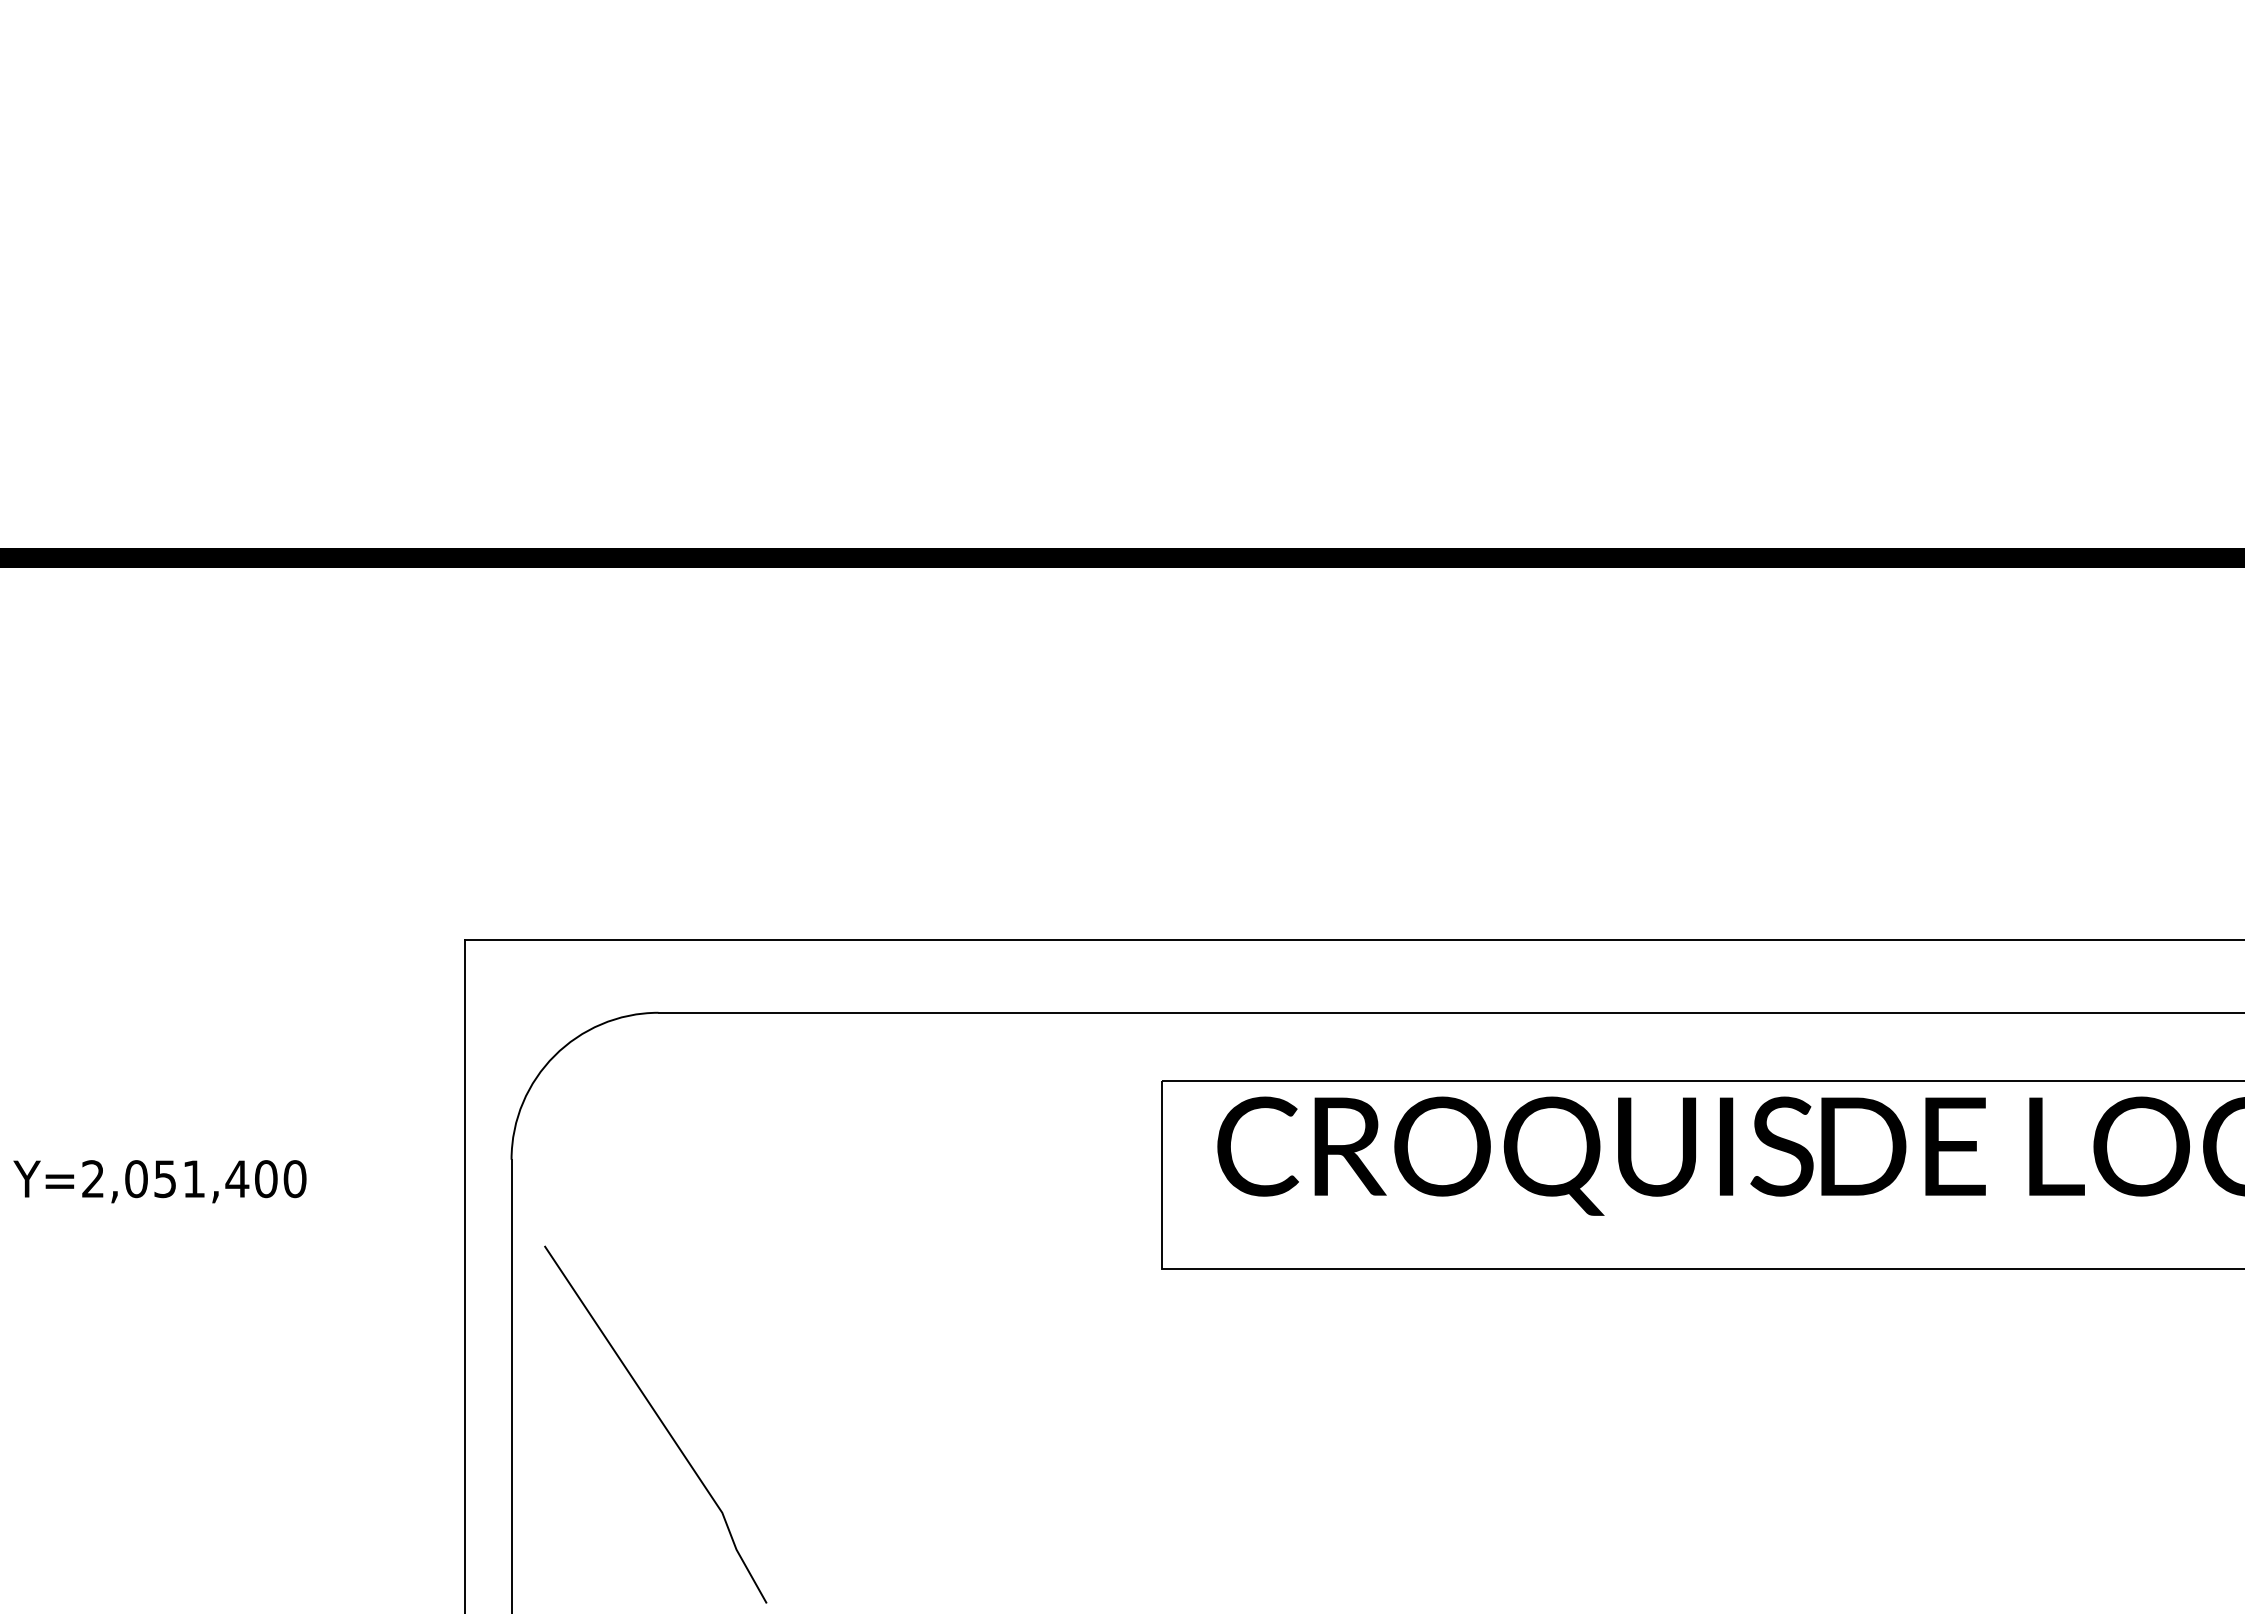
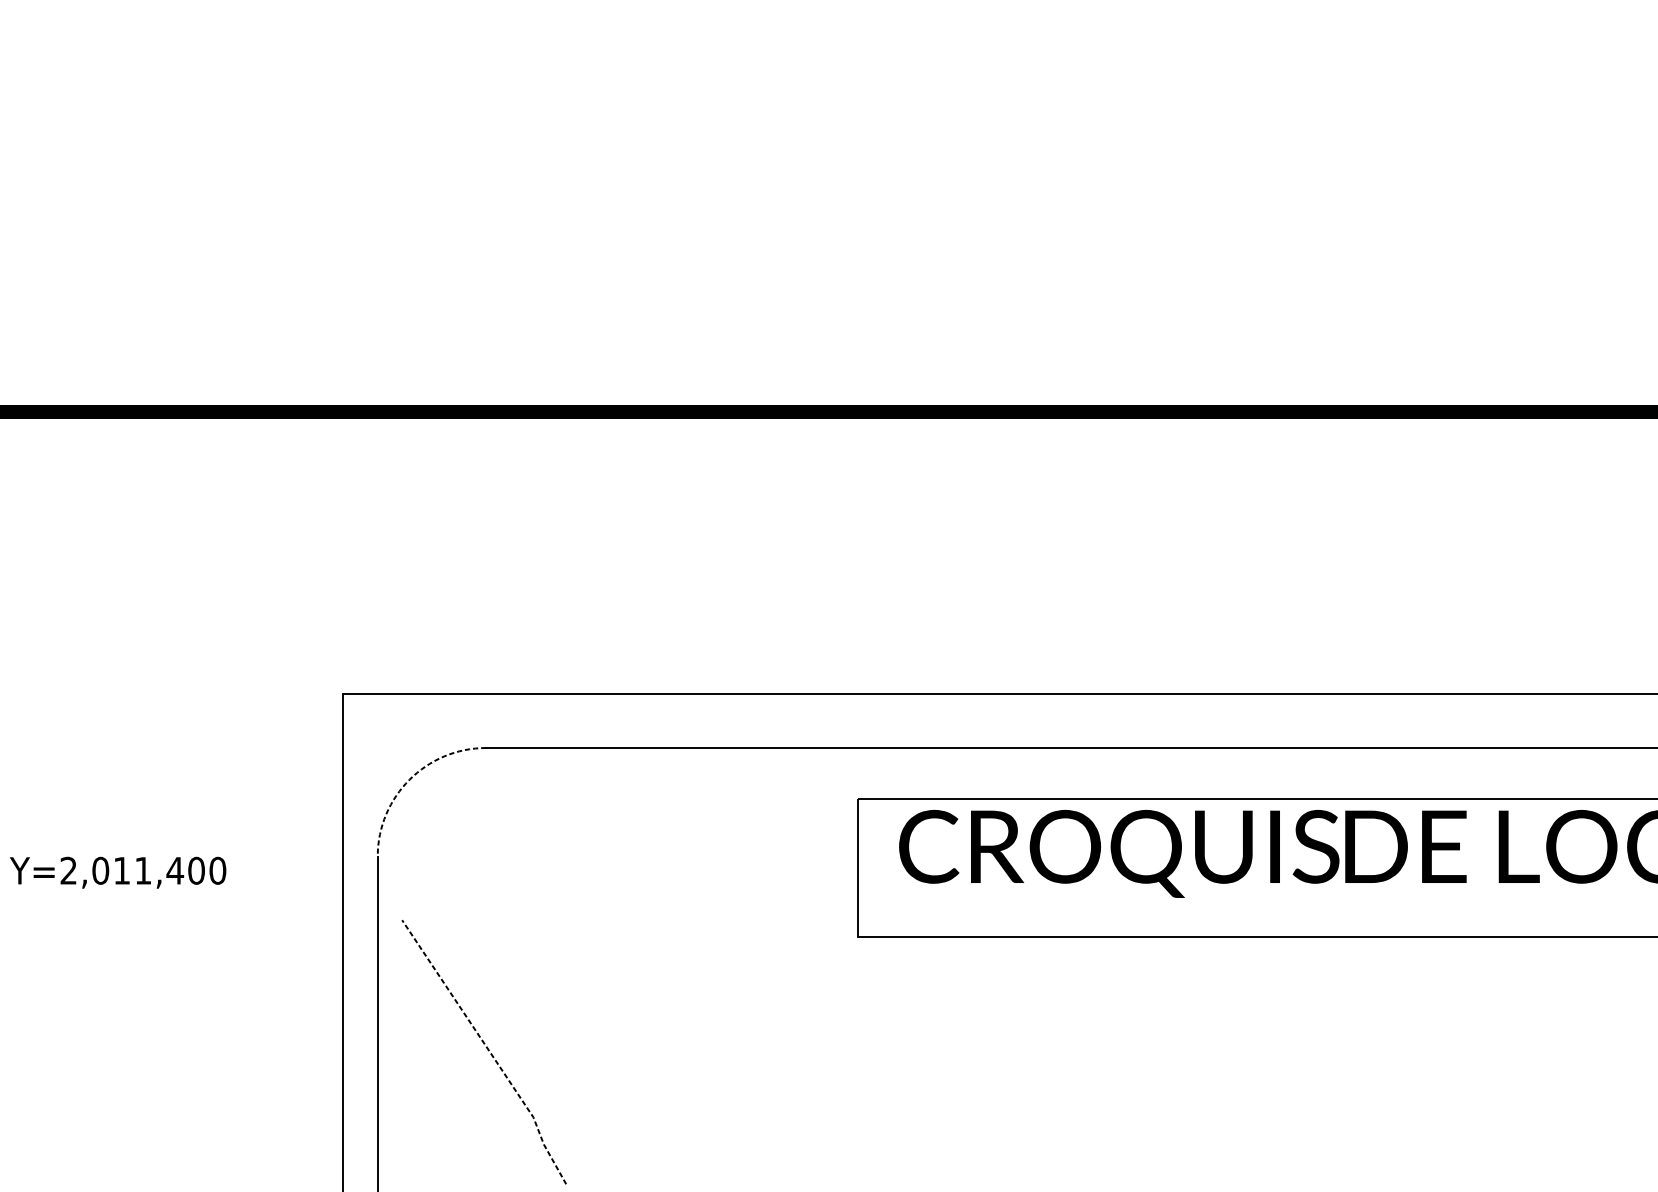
arc: (554, 1055) -> (409, 779), solid -> dashed
text: (164, 1179) -> (121, 871), Y=2,051,400 -> Y=2,011,400
line: (661, 1422) -> (488, 1050), solid -> dashed

